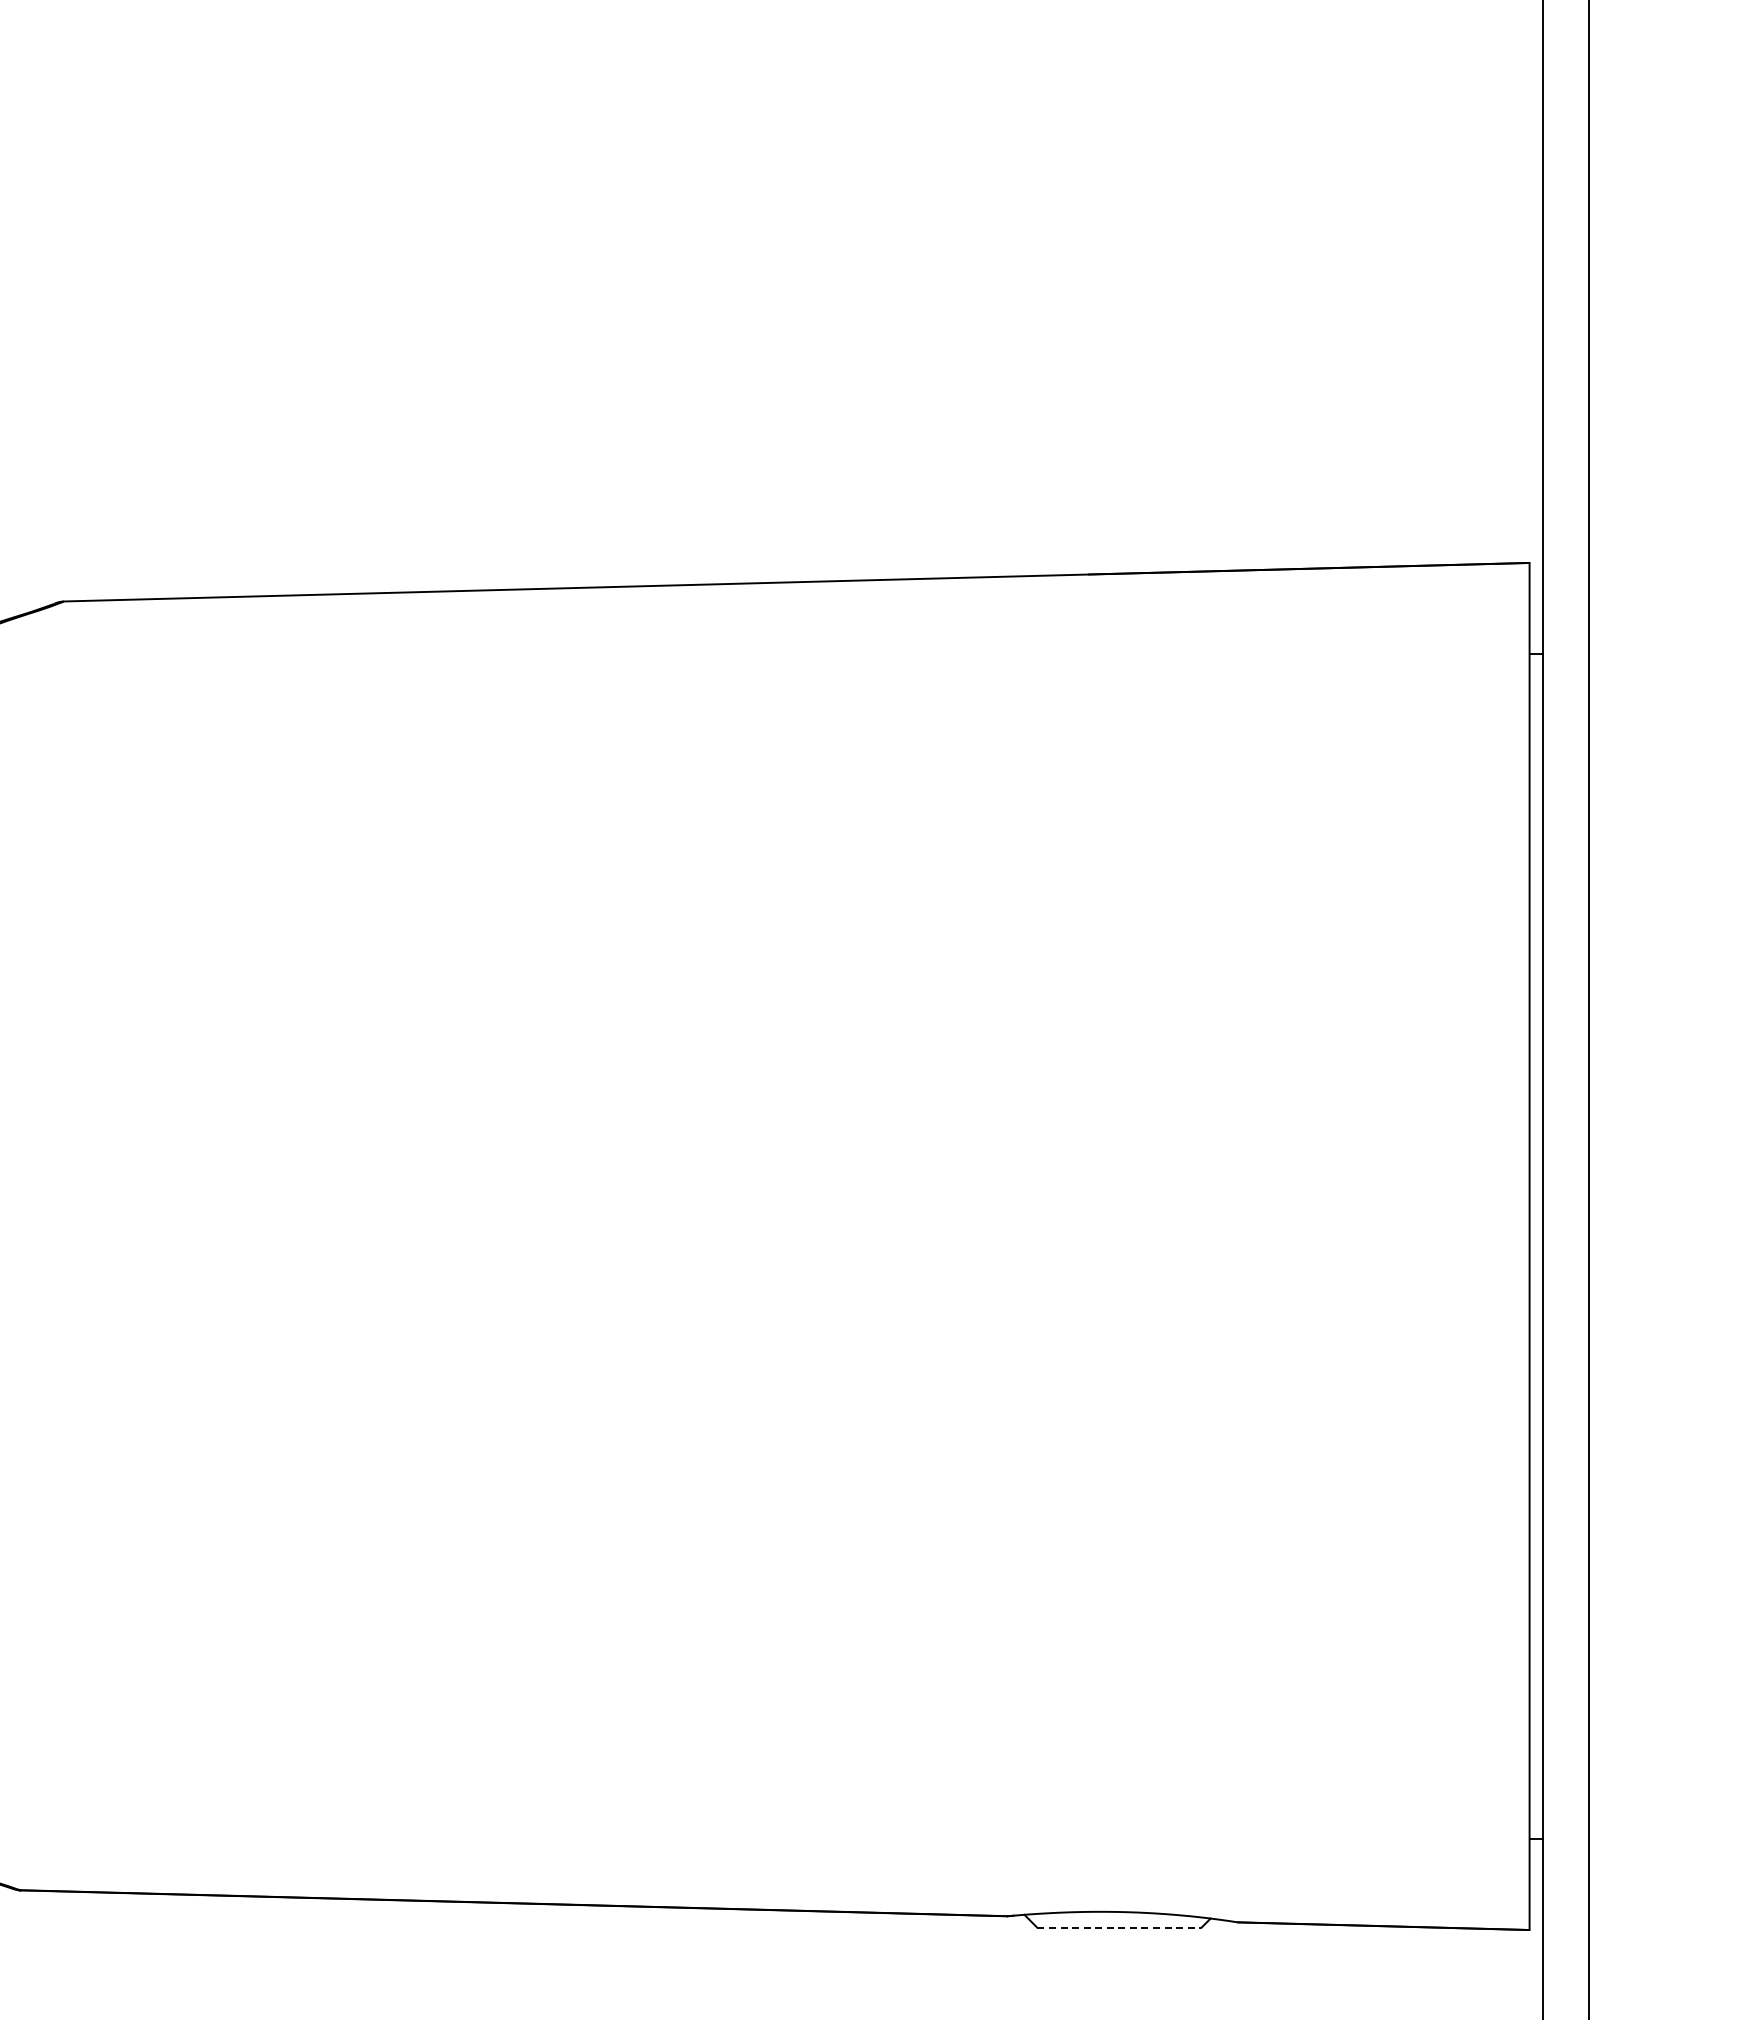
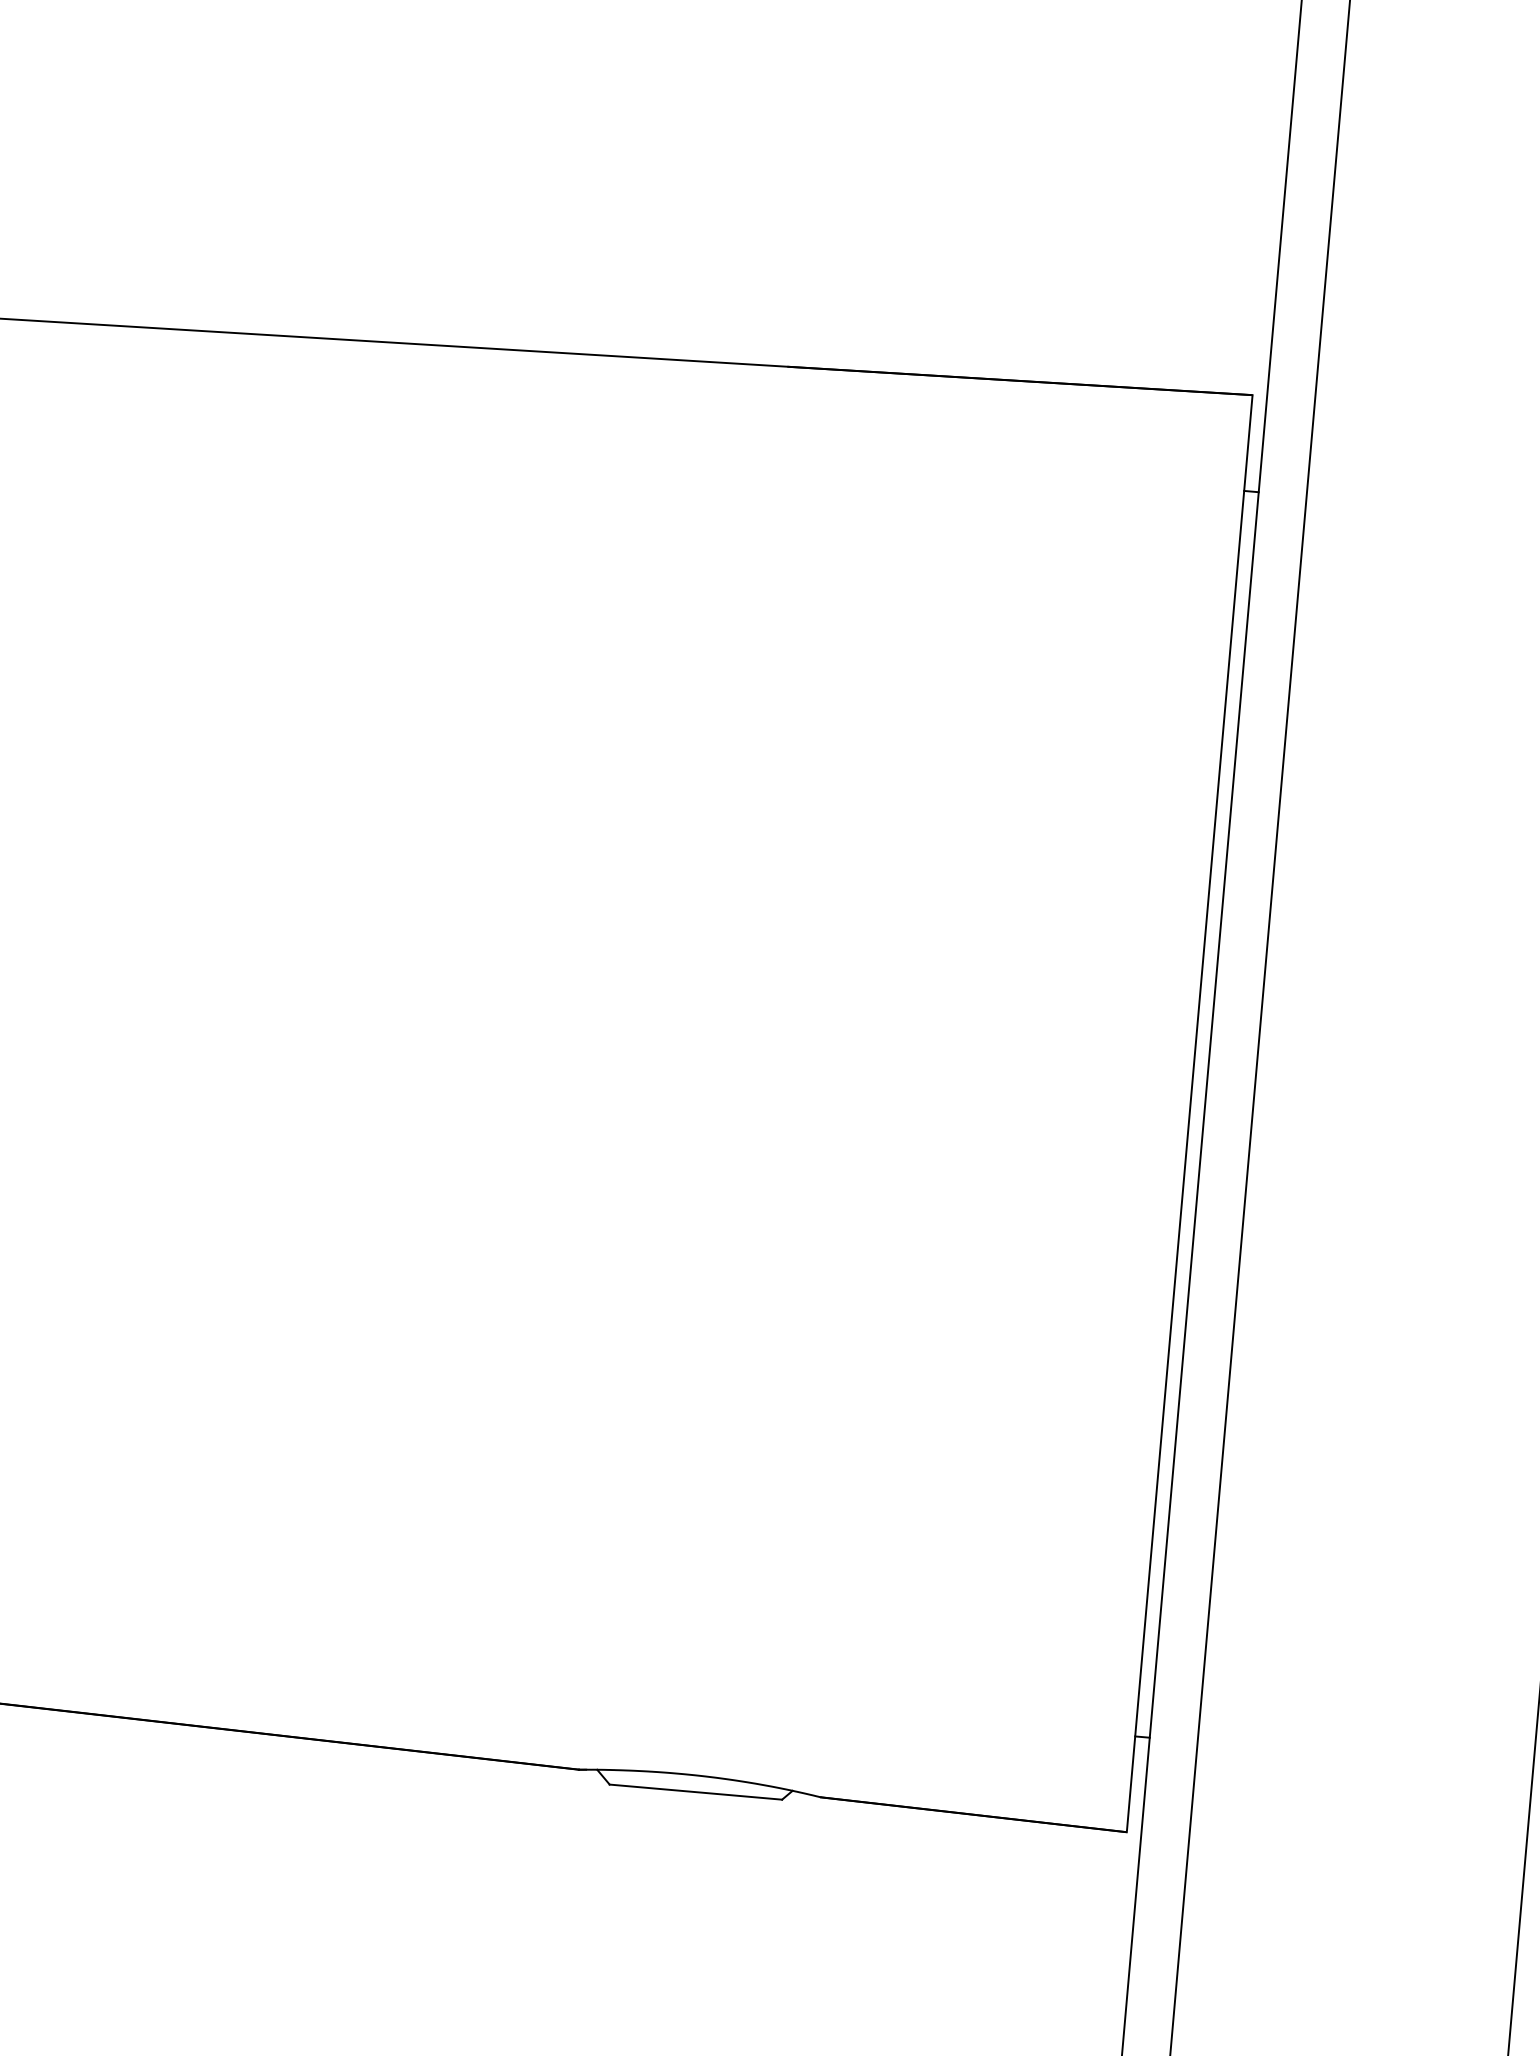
line: (1119, 1927) -> (696, 1791), dashed -> solid

